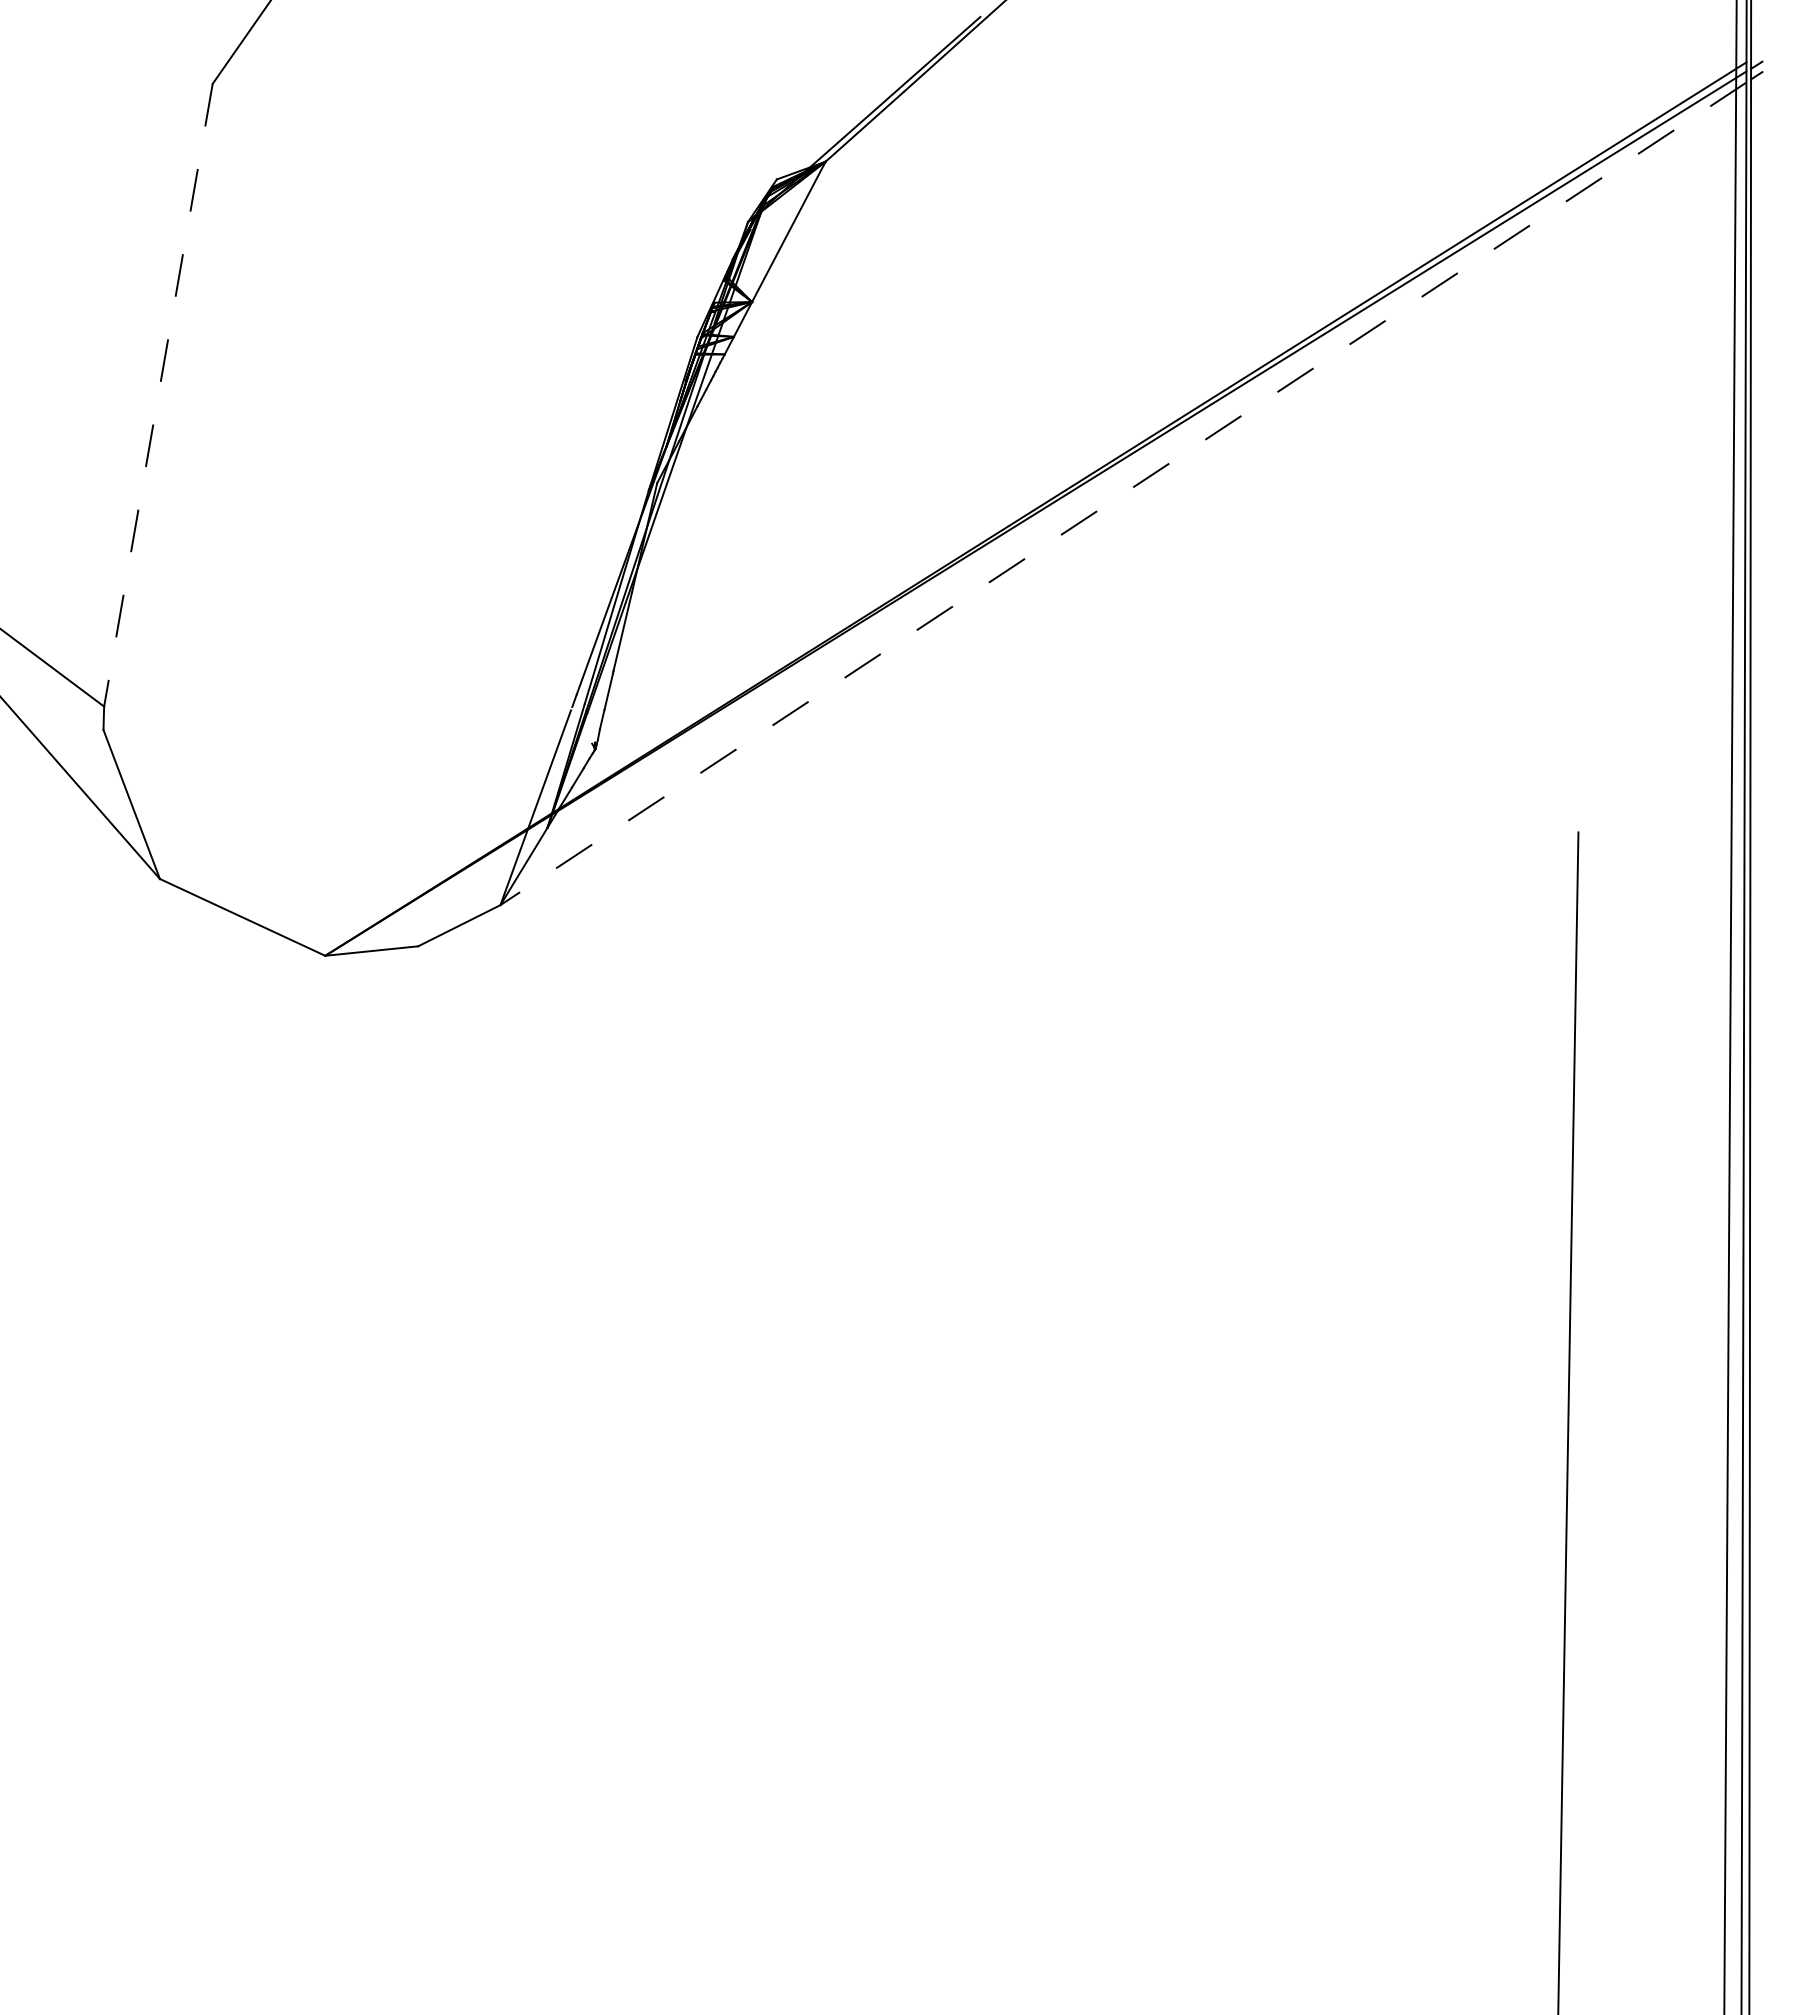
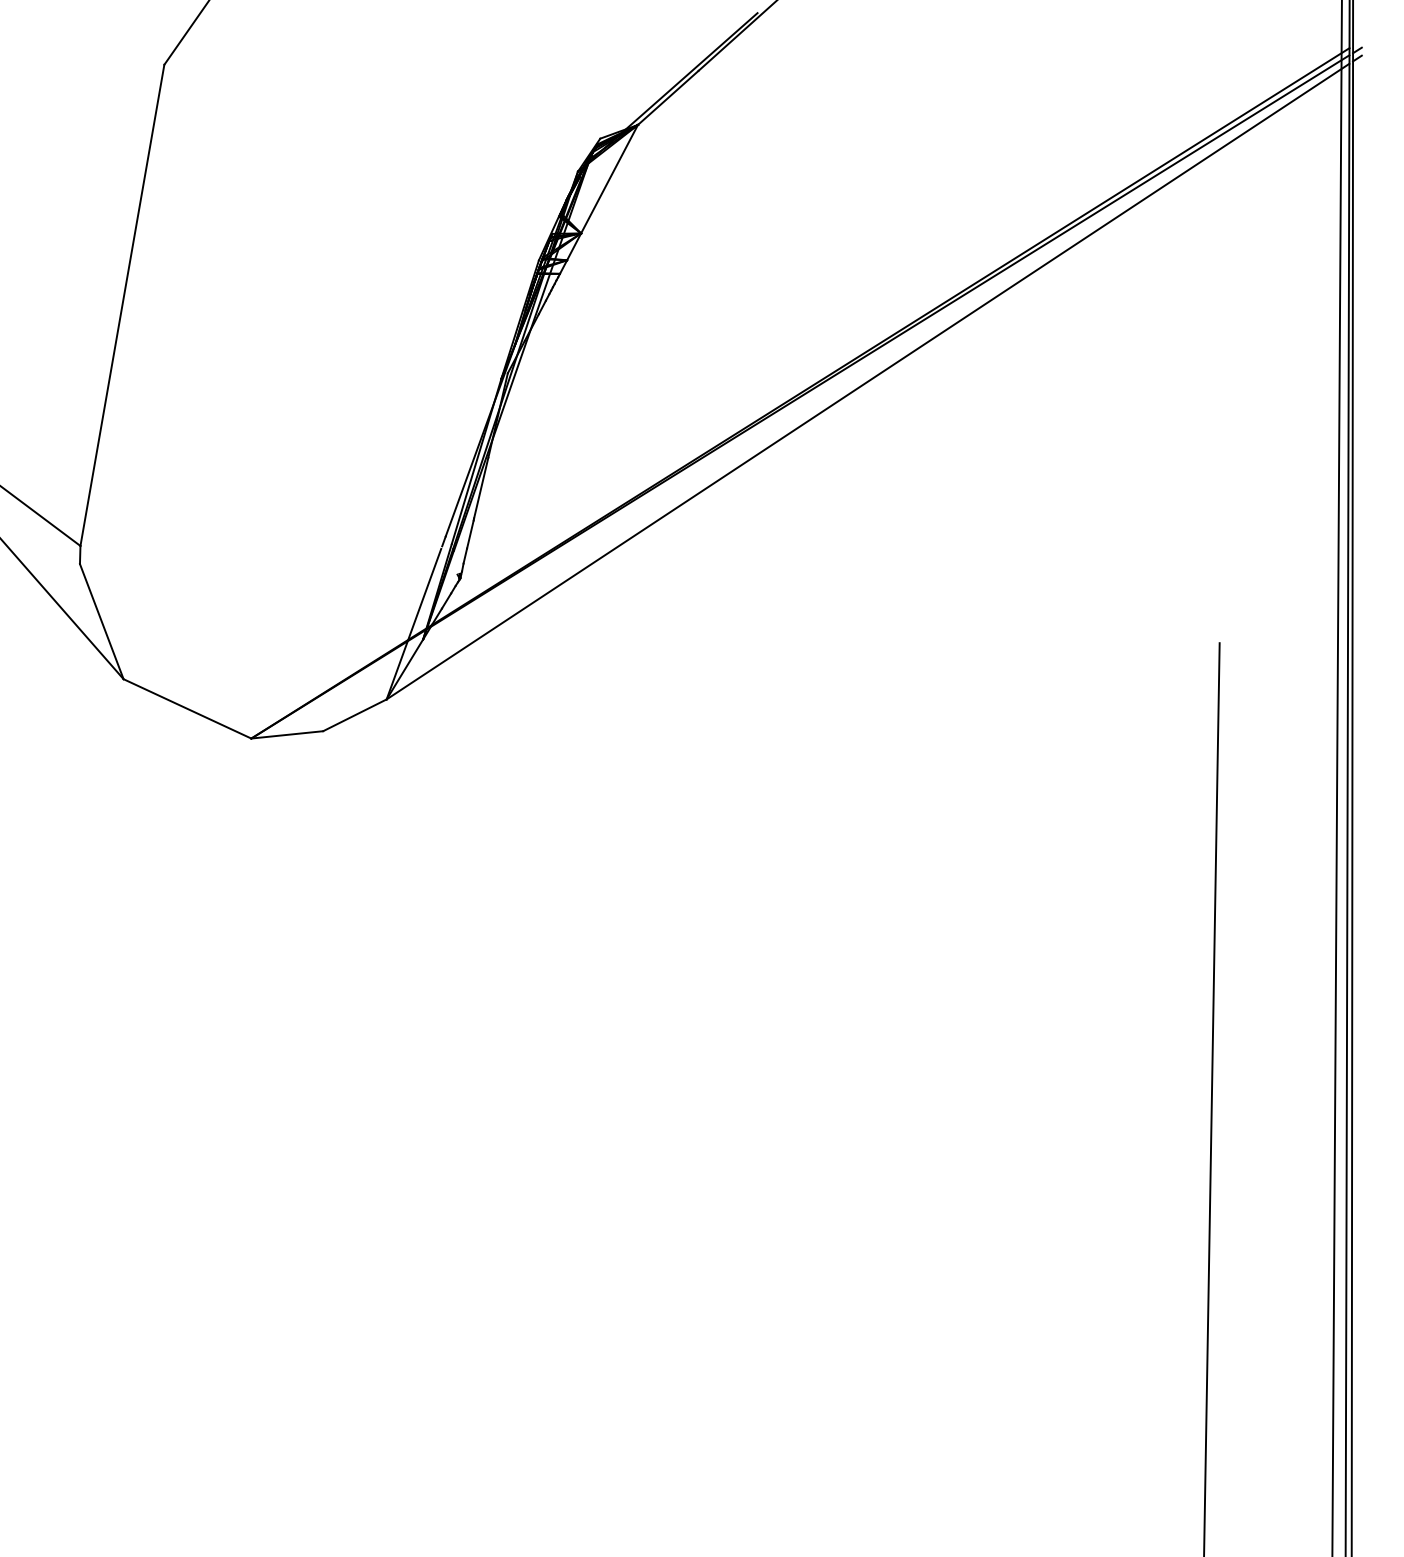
line: (158, 395) -> (122, 305), dashed -> solid
line: (1122, 494) -> (867, 382), dashed -> solid

